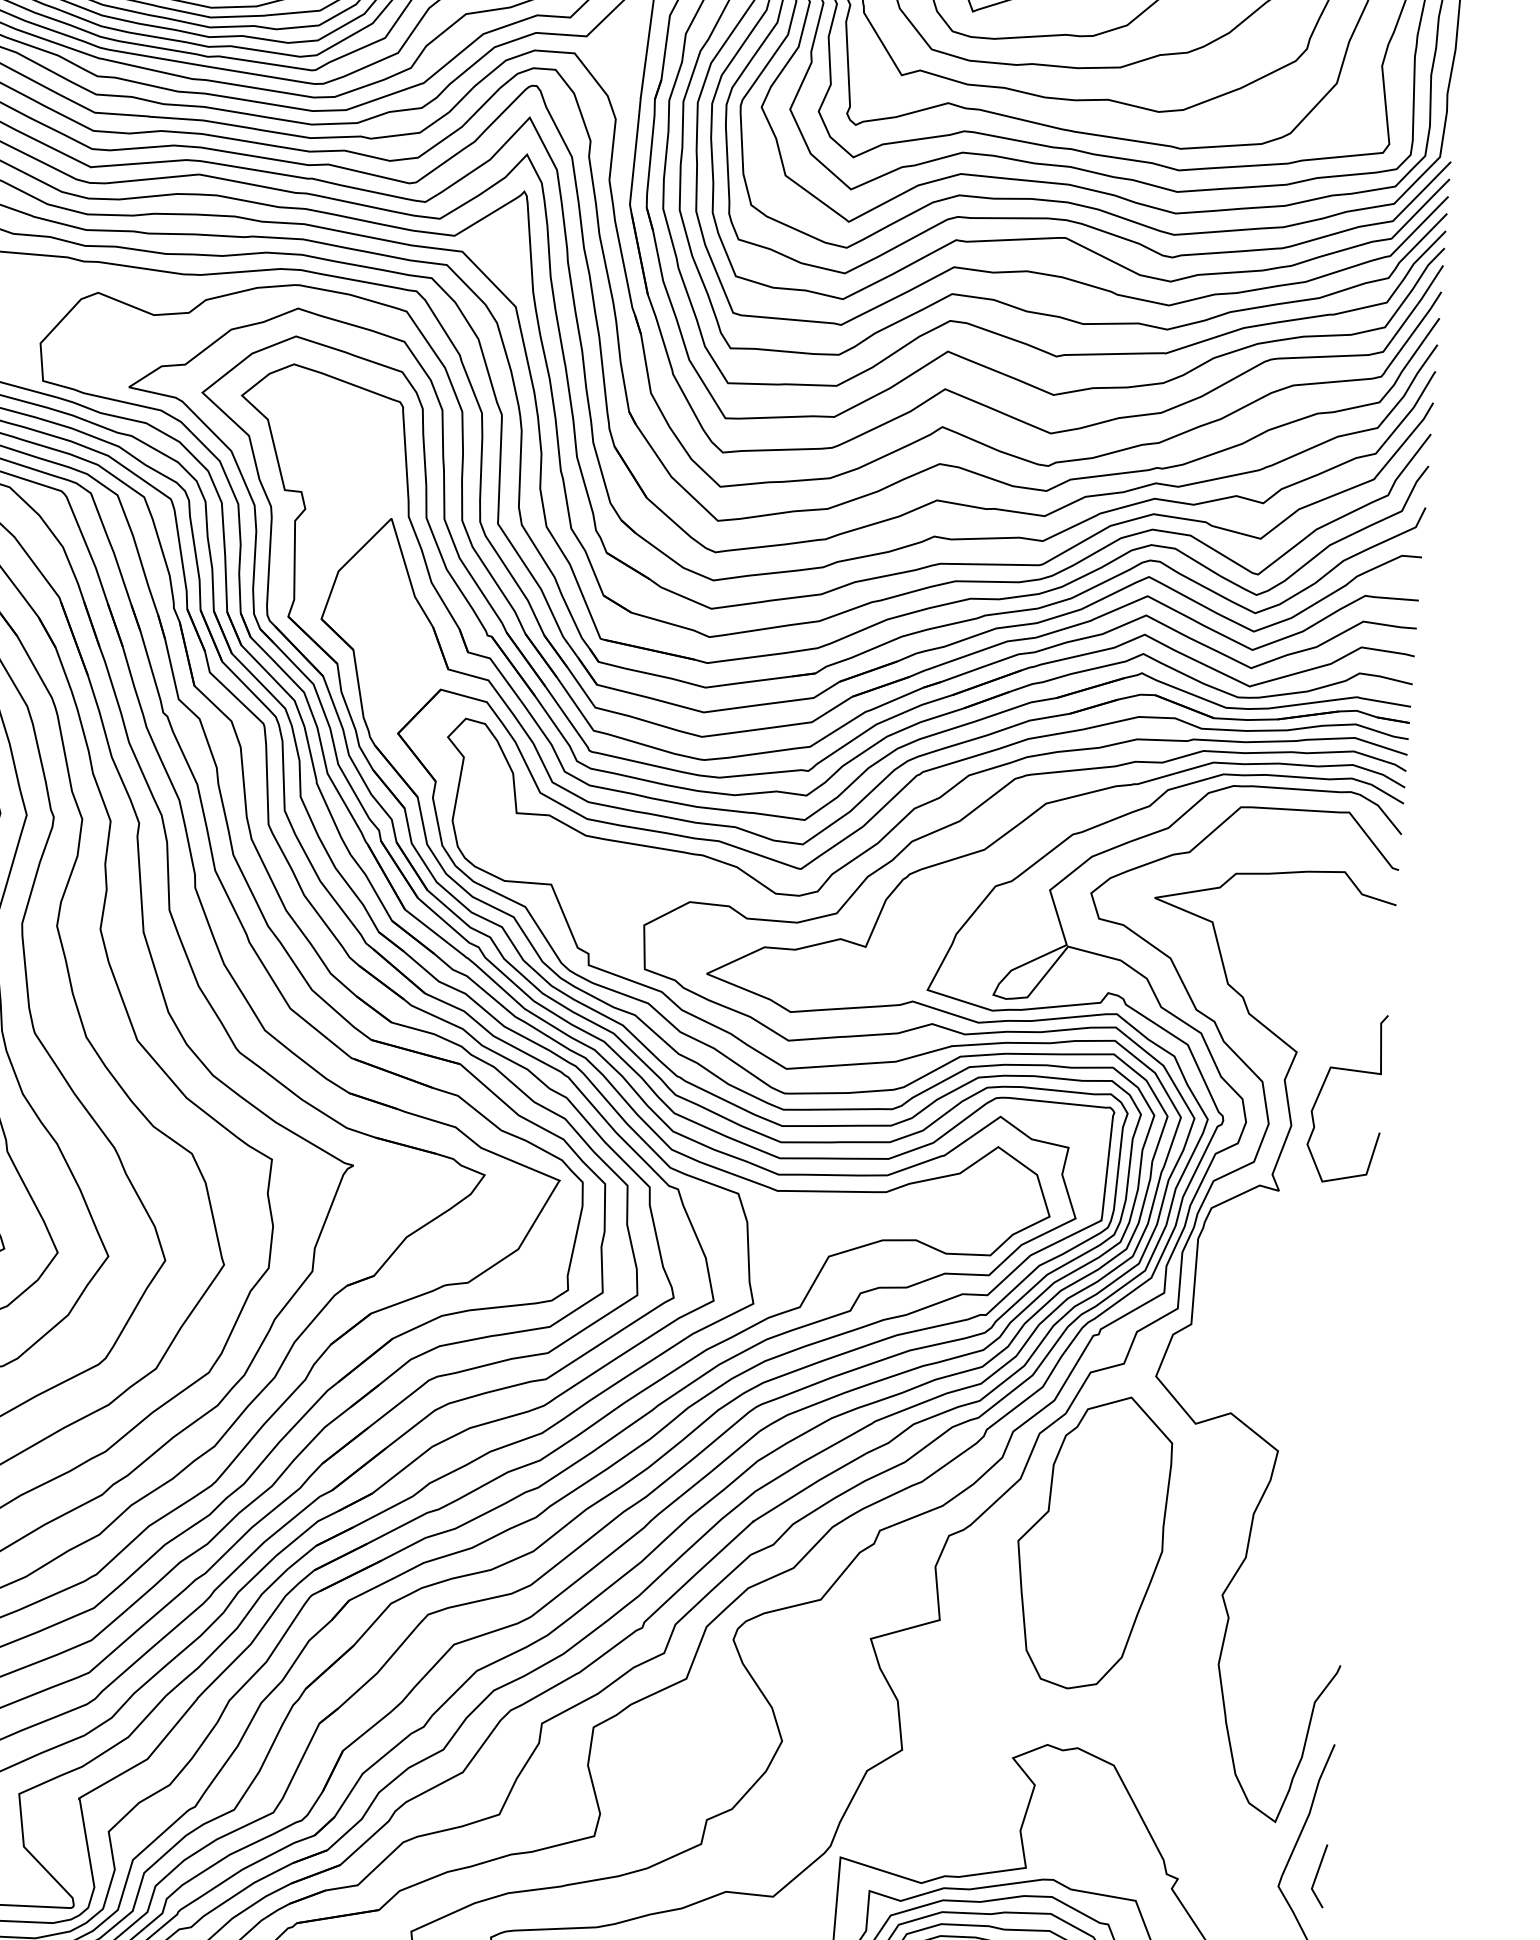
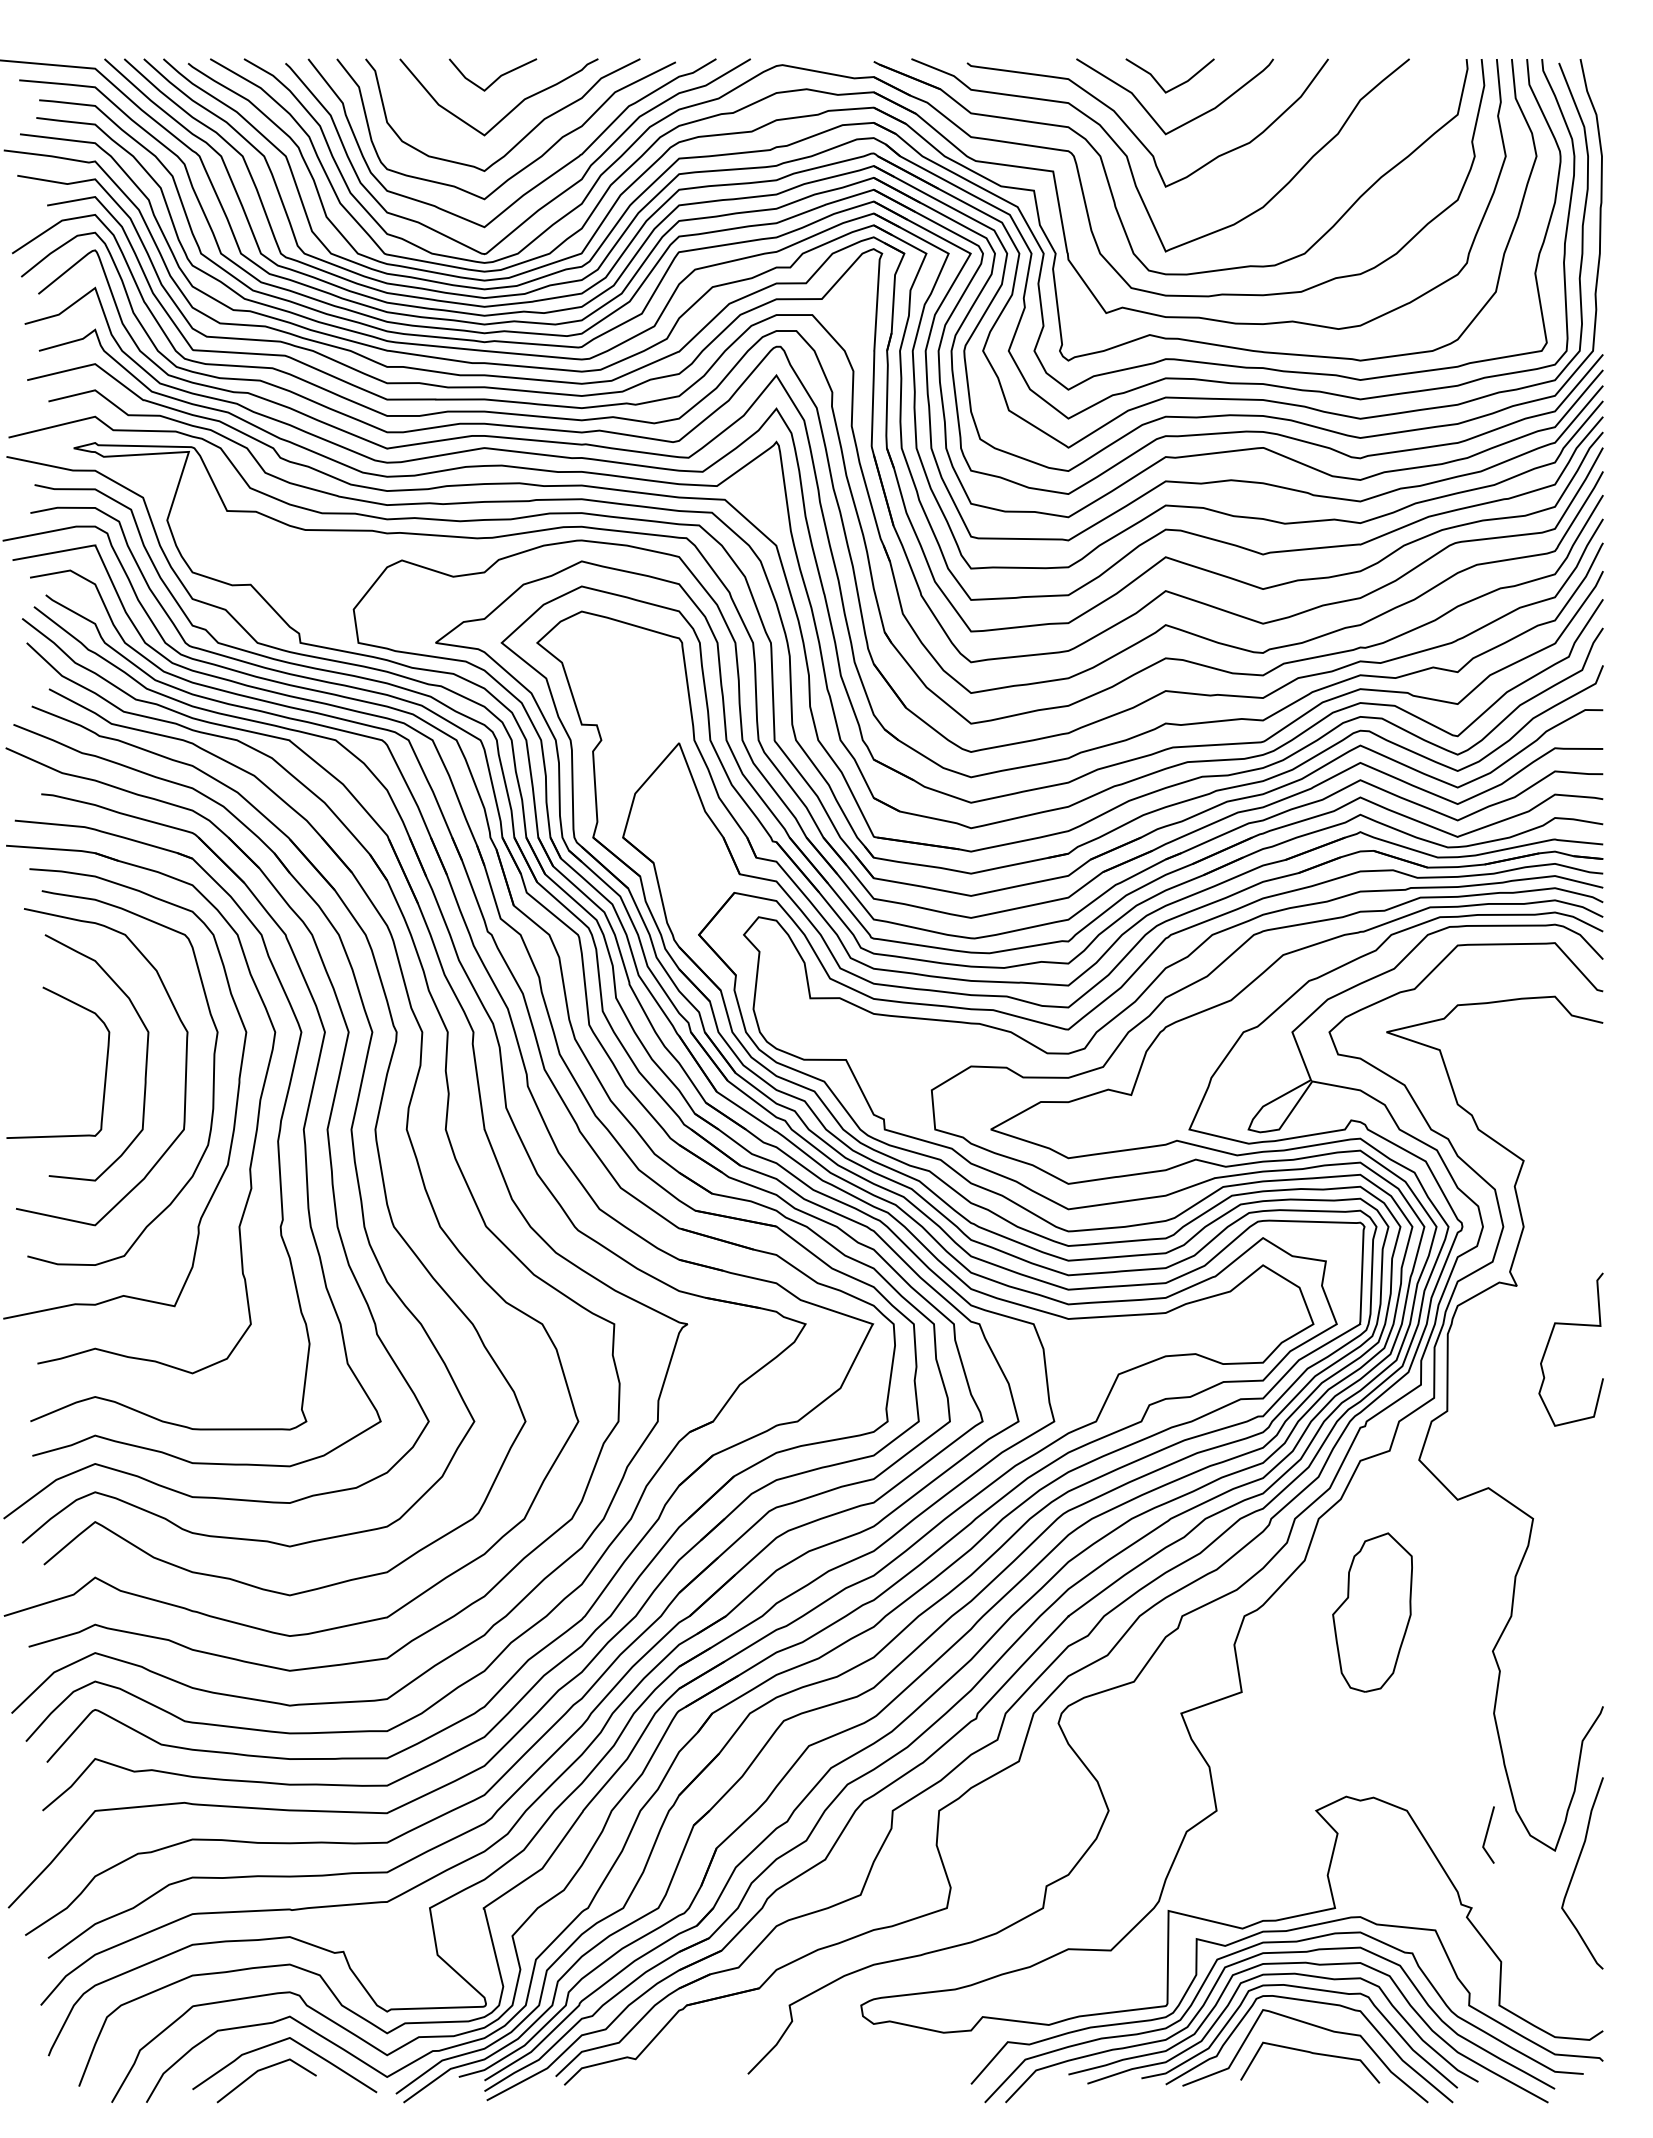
curve: (1322, 1088) -> (1549, 1342), moved
part: (1091, 1542) -> (1372, 1612), size x0.6
line: (1317, 1875) -> (1487, 1834), moved

